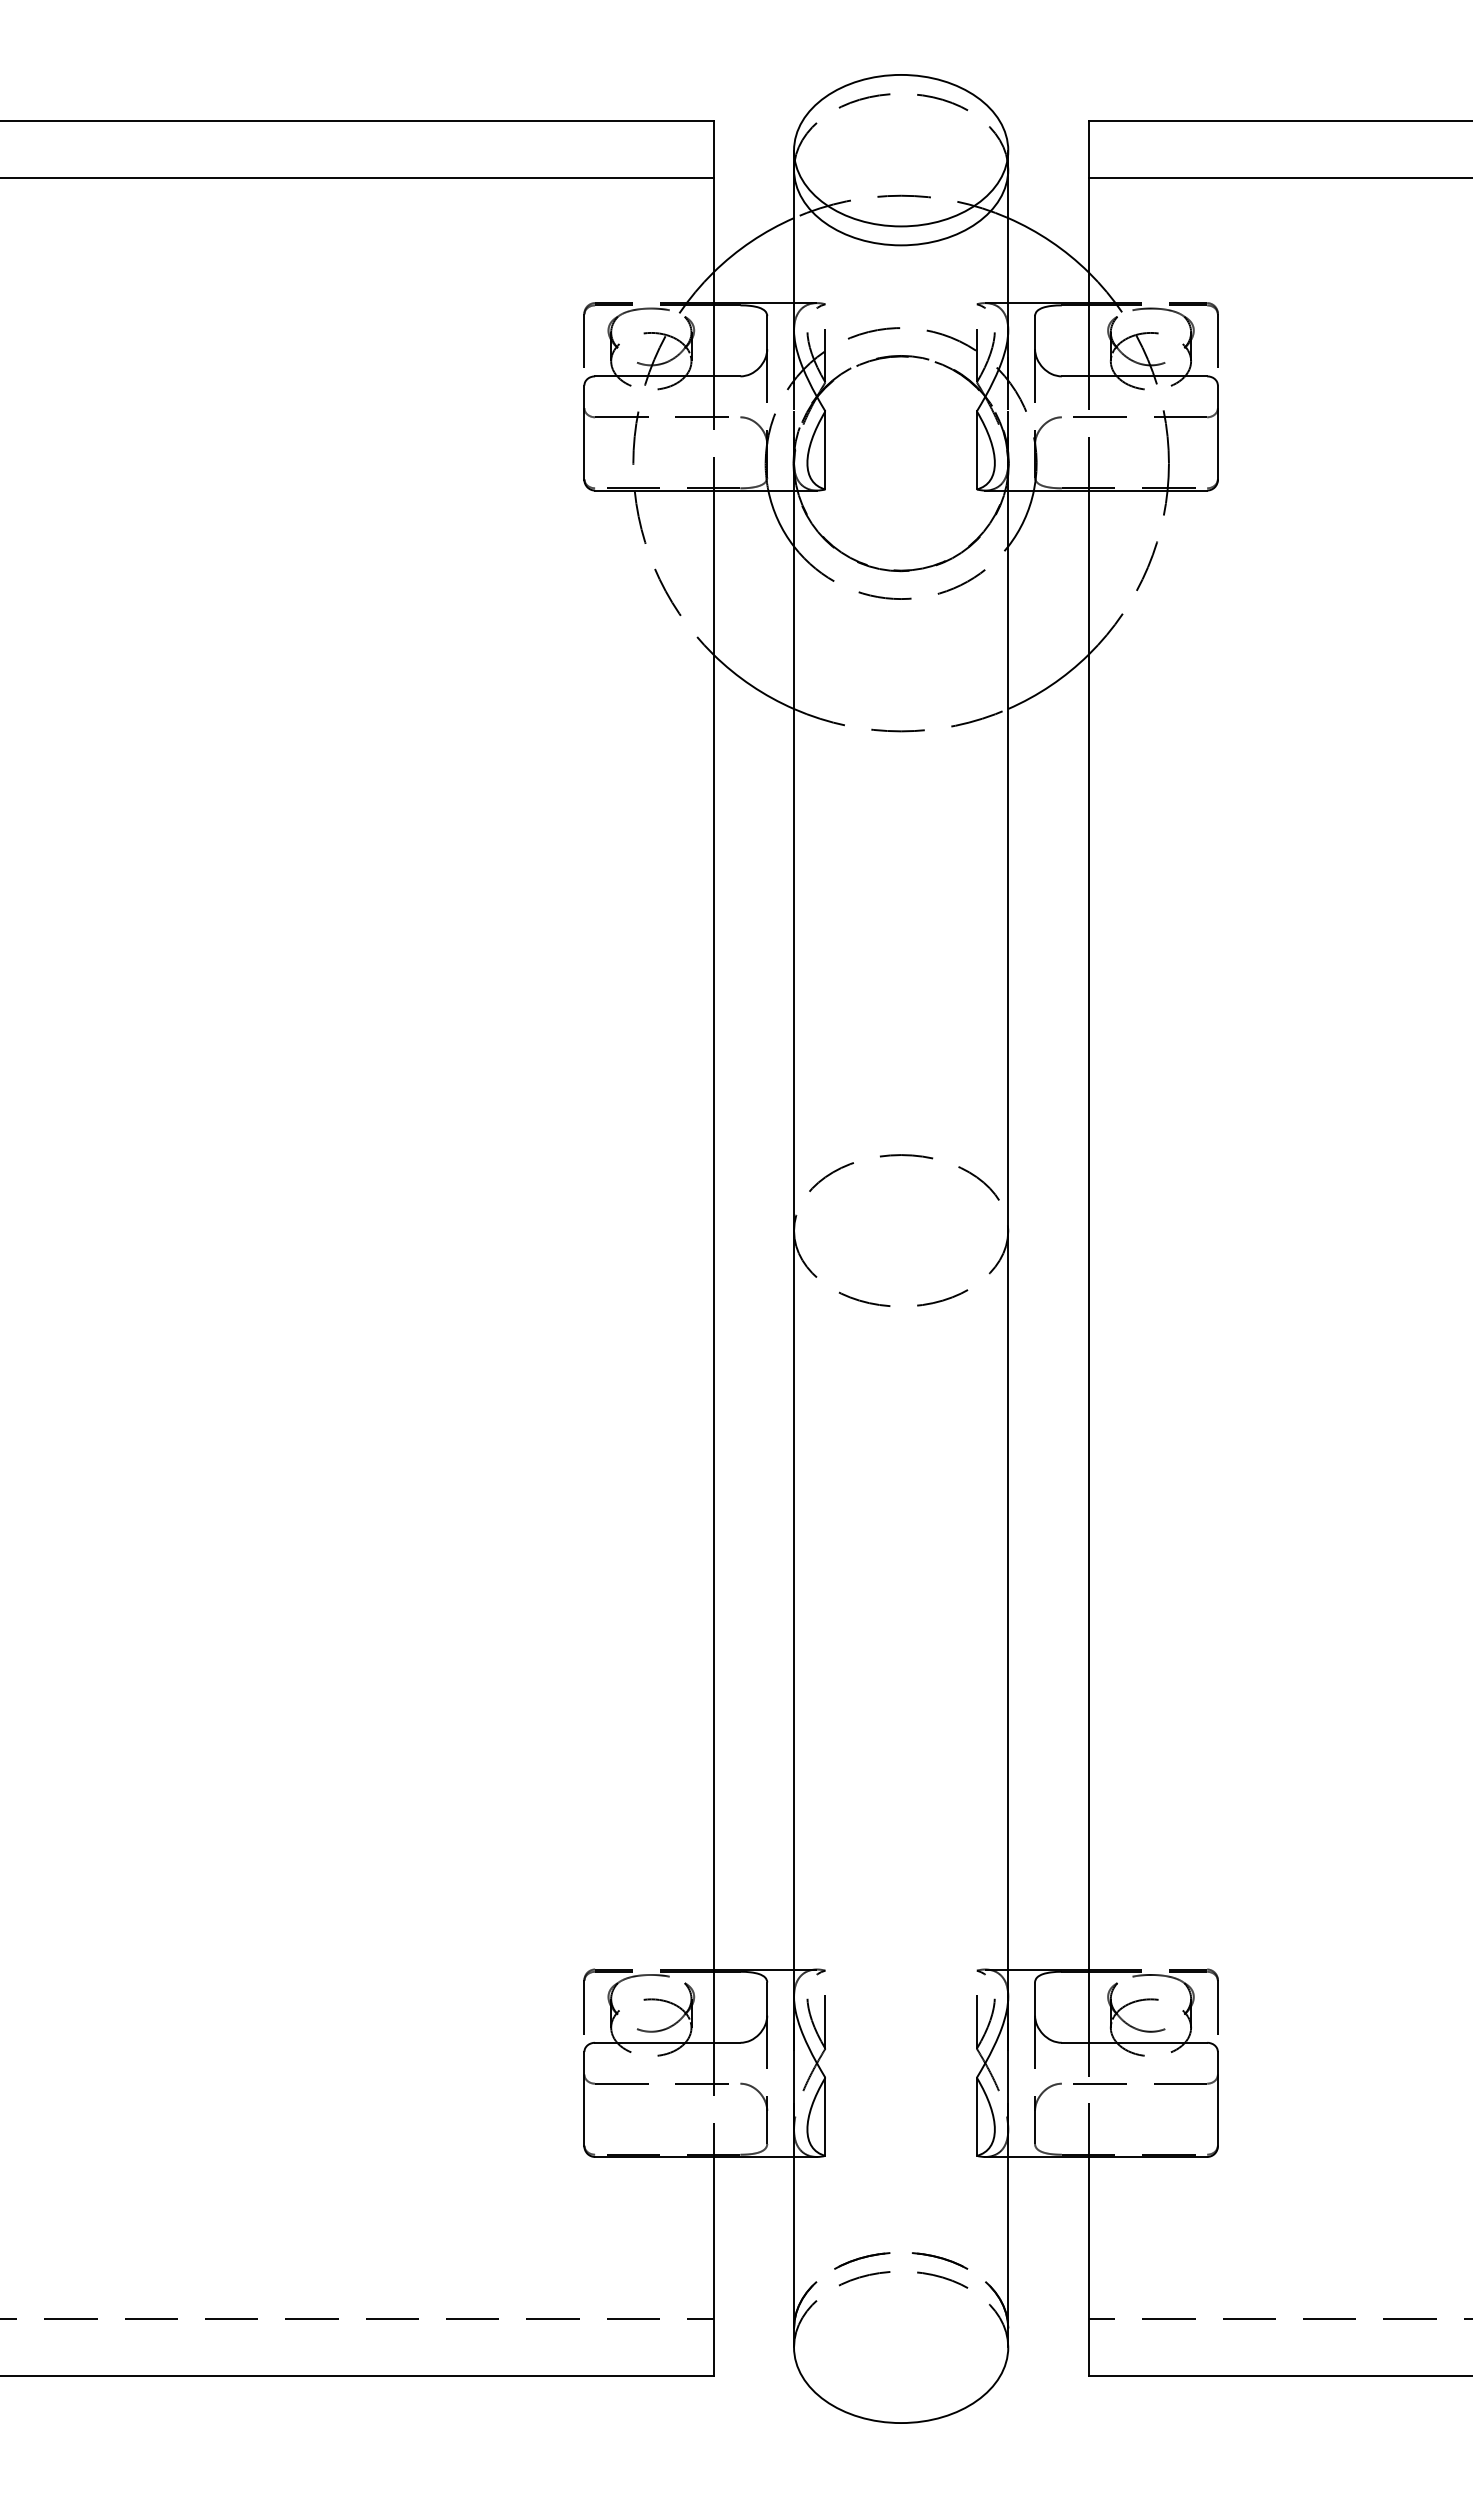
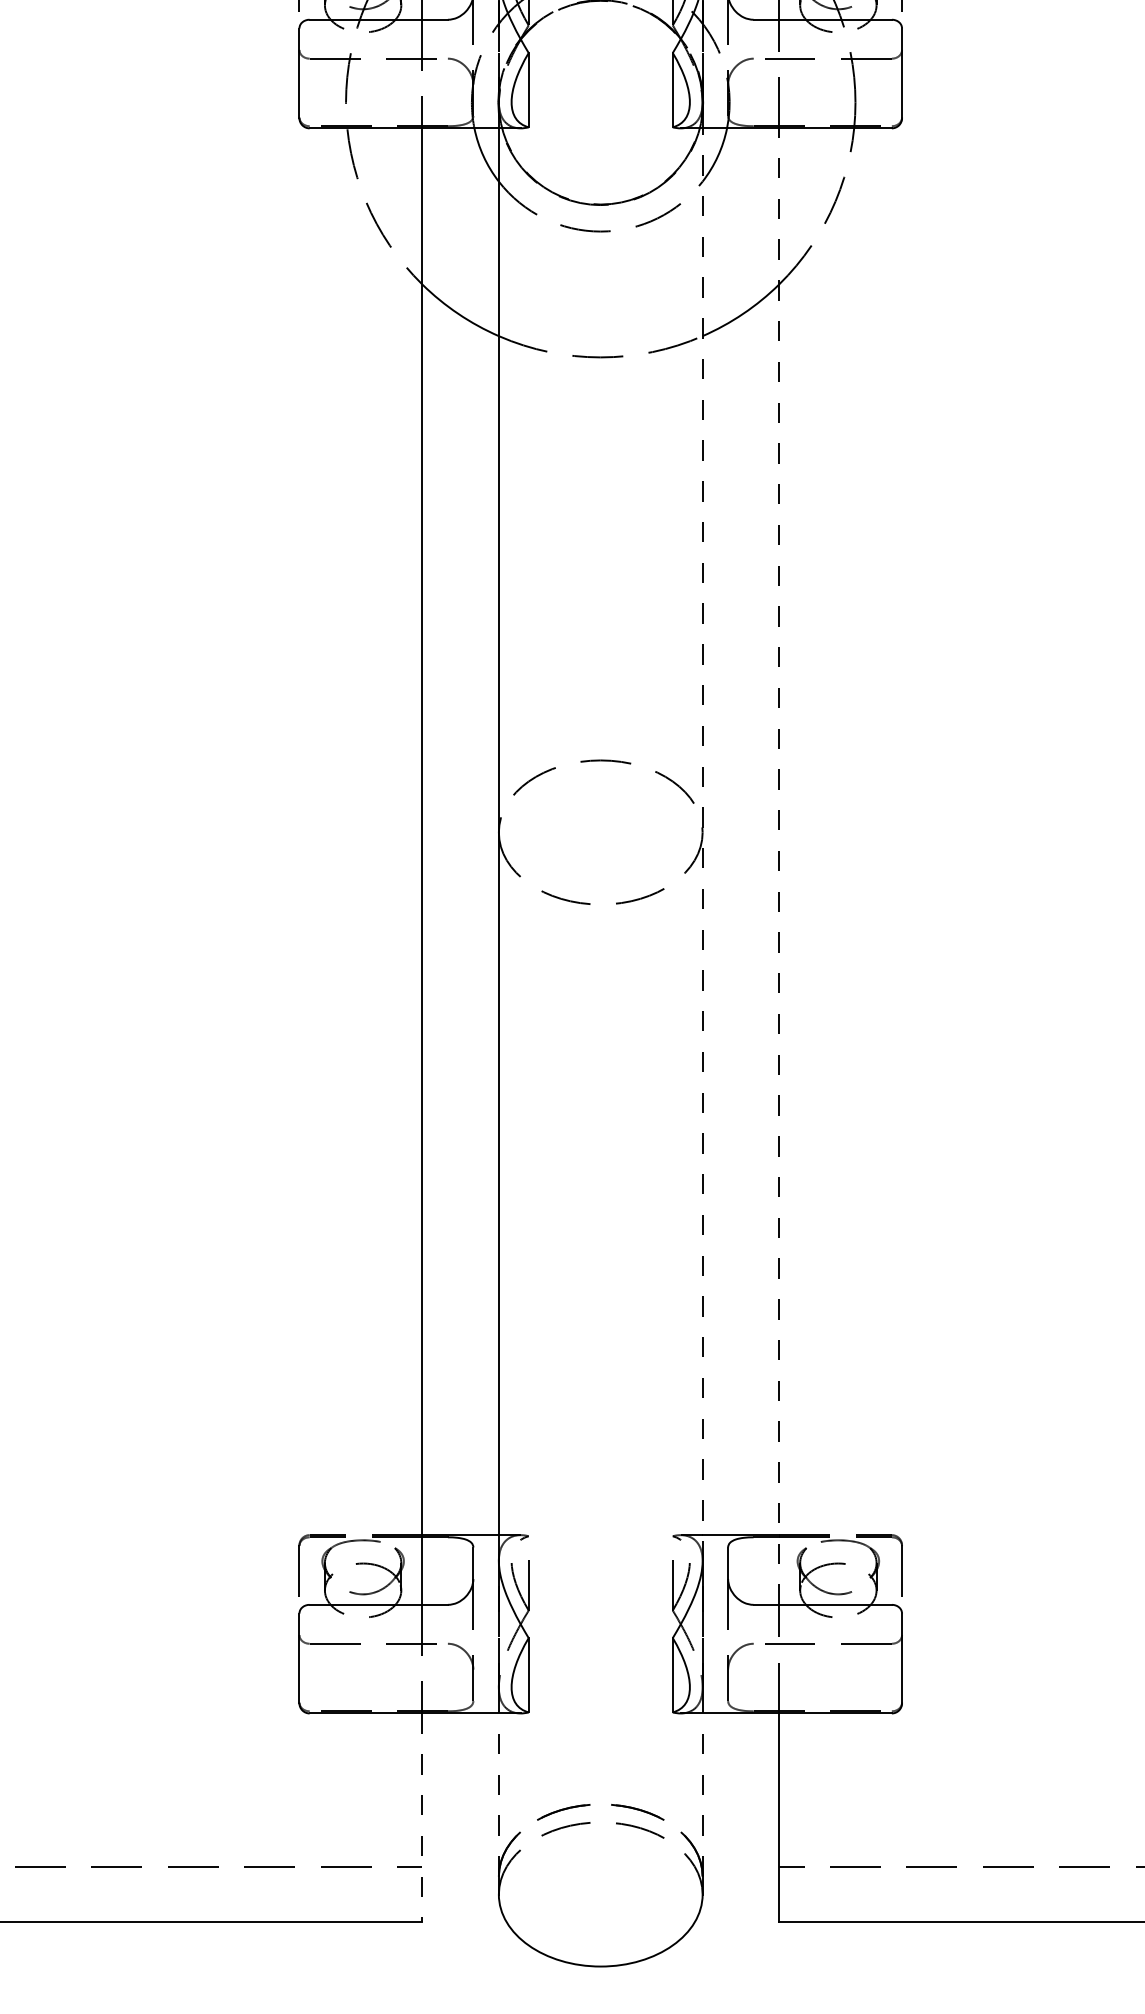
line: (1008, 1243) -> (702, 844), solid -> dashed
line: (1088, 1266) -> (778, 866), solid -> dashed
line: (794, 2242) -> (499, 1794), solid -> dashed
line: (1008, 2242) -> (702, 1794), solid -> dashed
line: (713, 2266) -> (422, 1817), solid -> dashed

